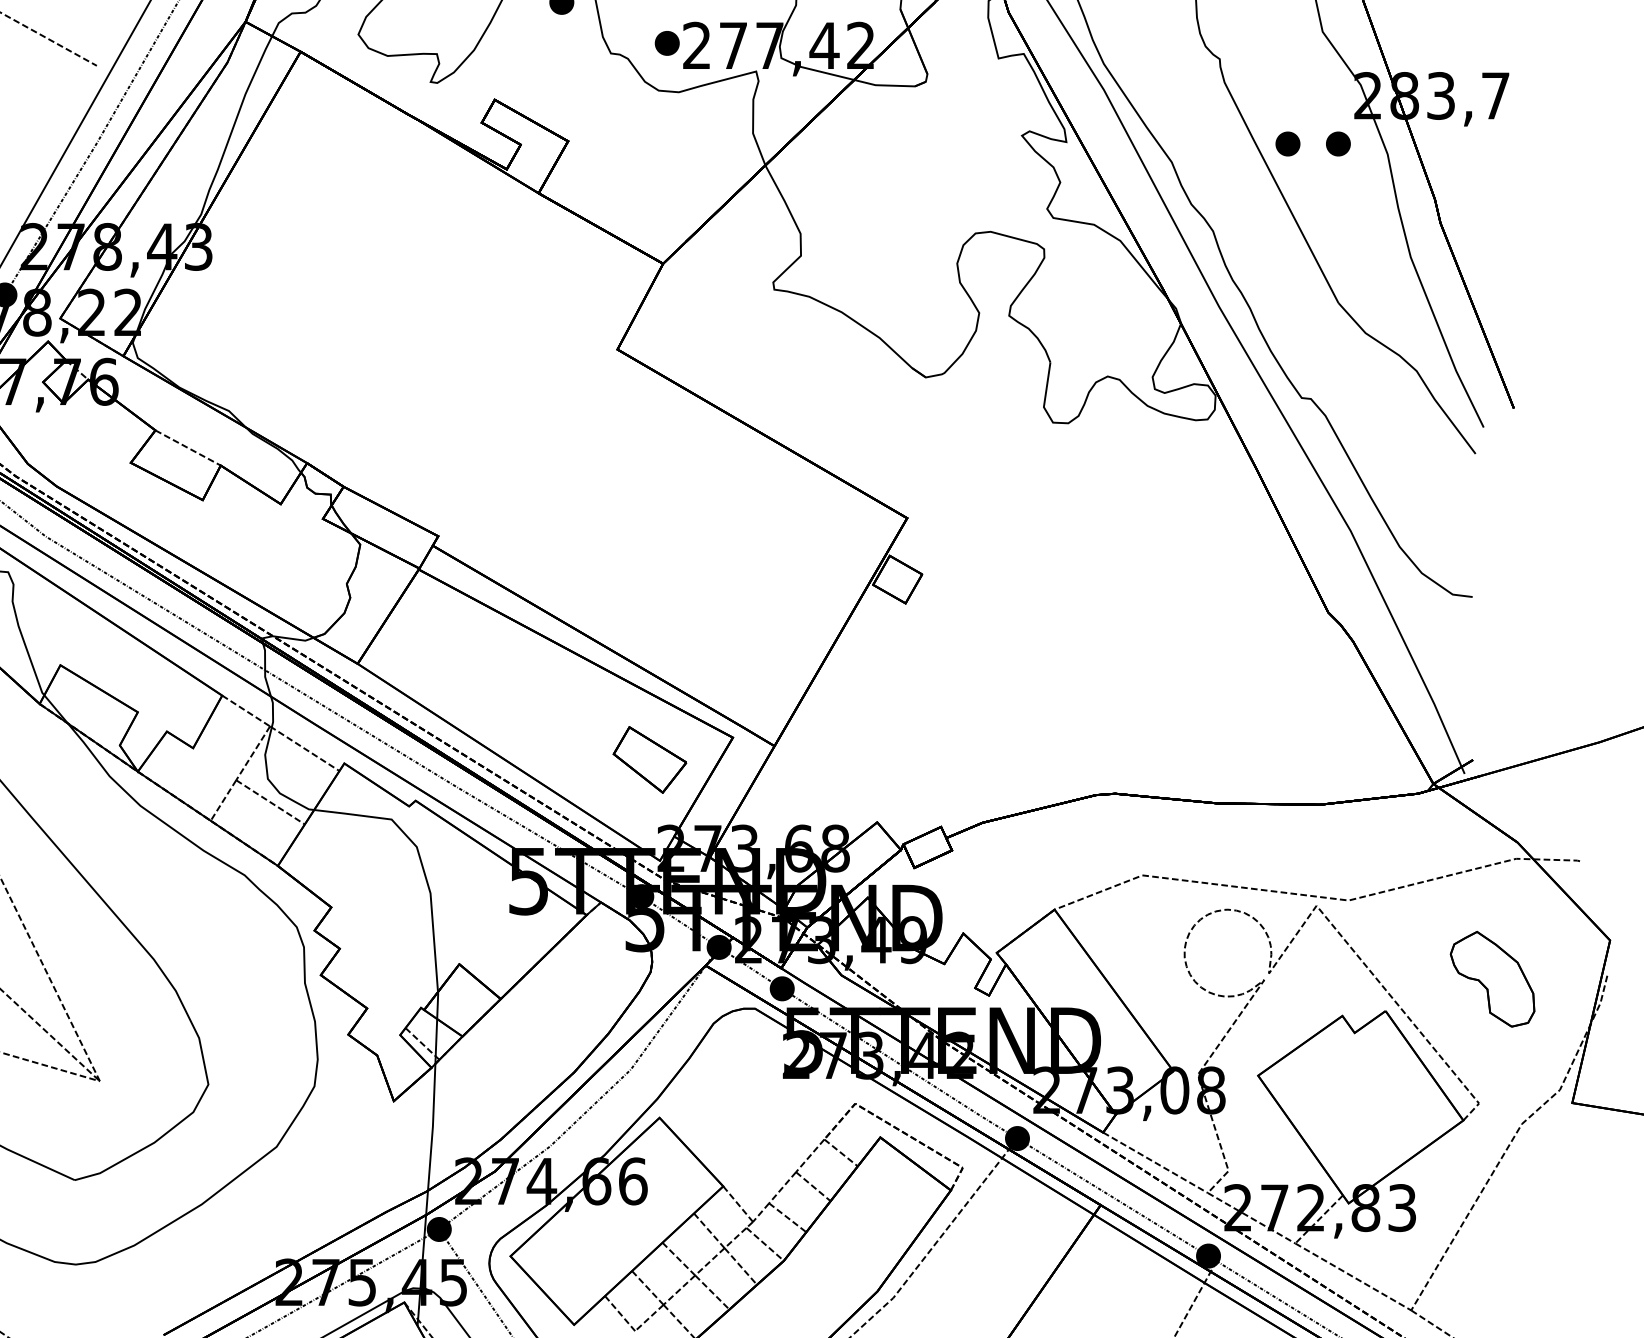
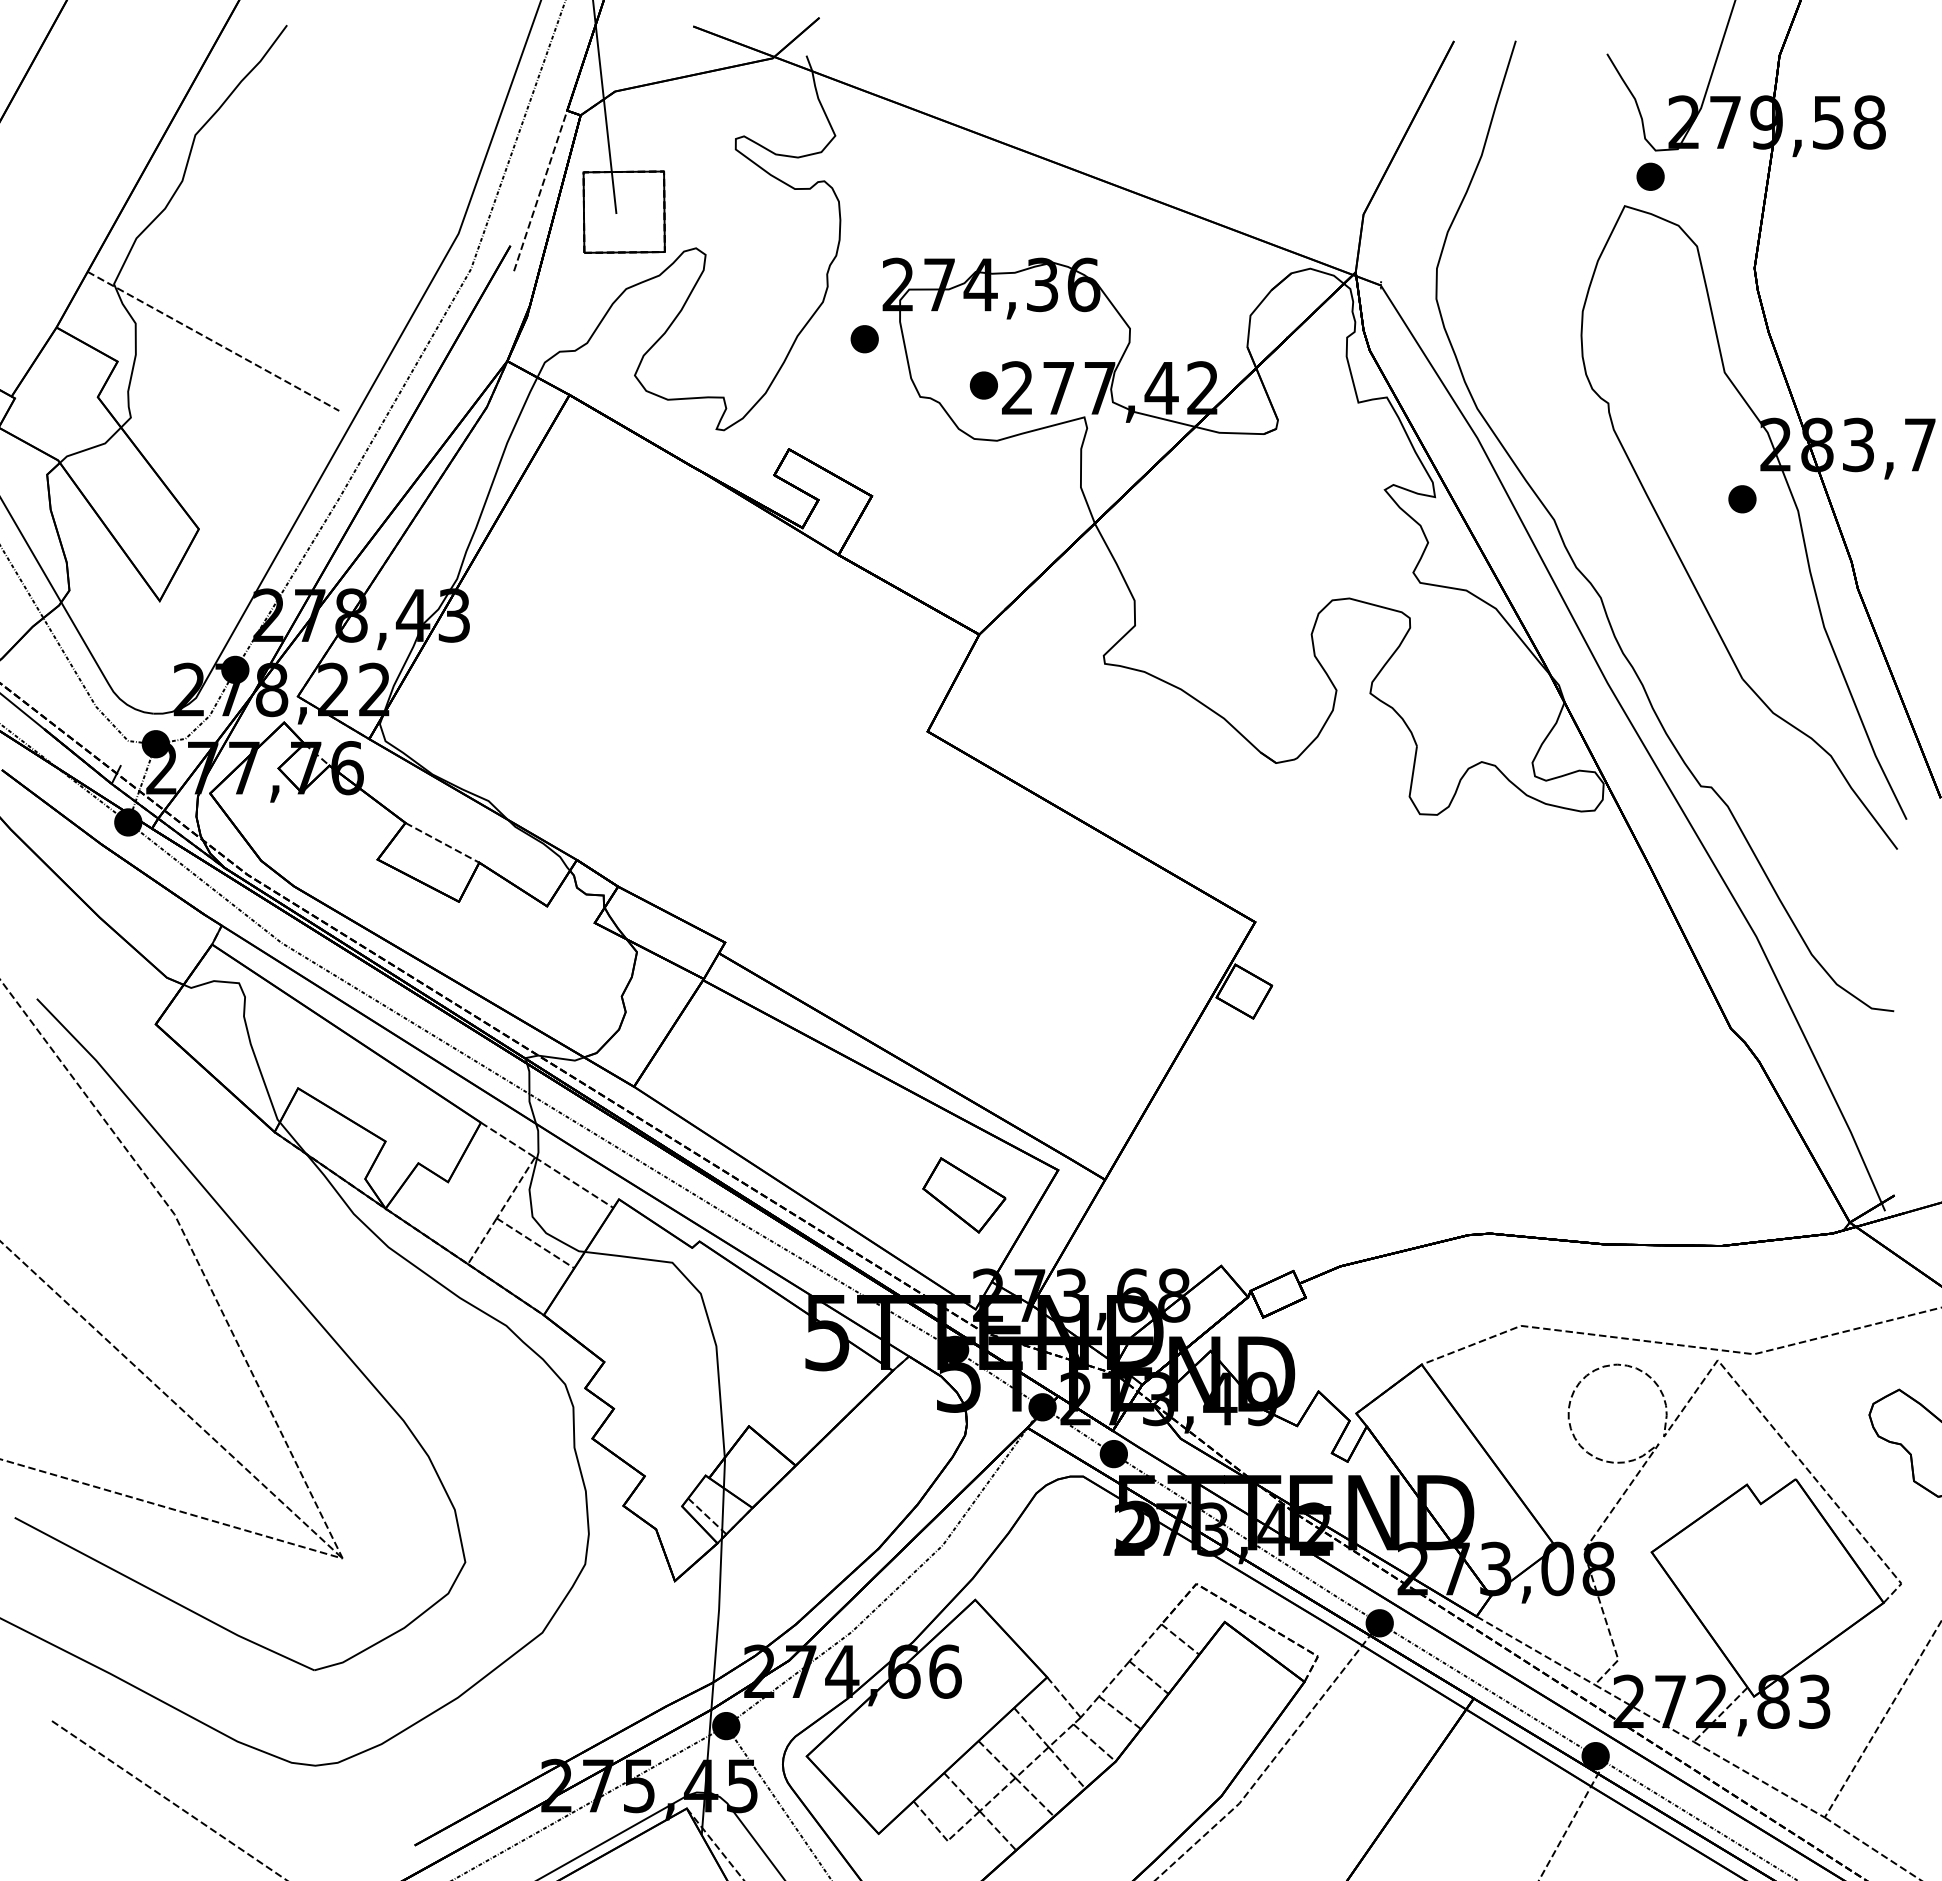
part: (1288, 144) -> (1685, 499), removed

